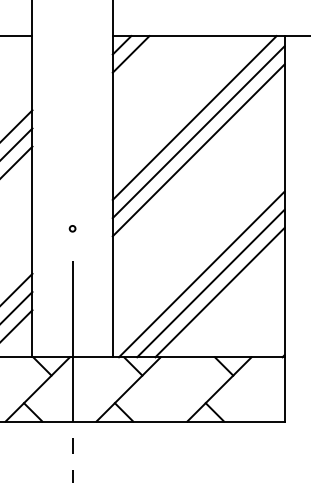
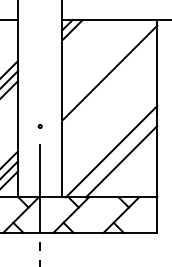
line: (194, 118) -> (107, 65), removed
line: (198, 149) -> (109, 82), removed
line: (210, 283) -> (116, 156), removed

